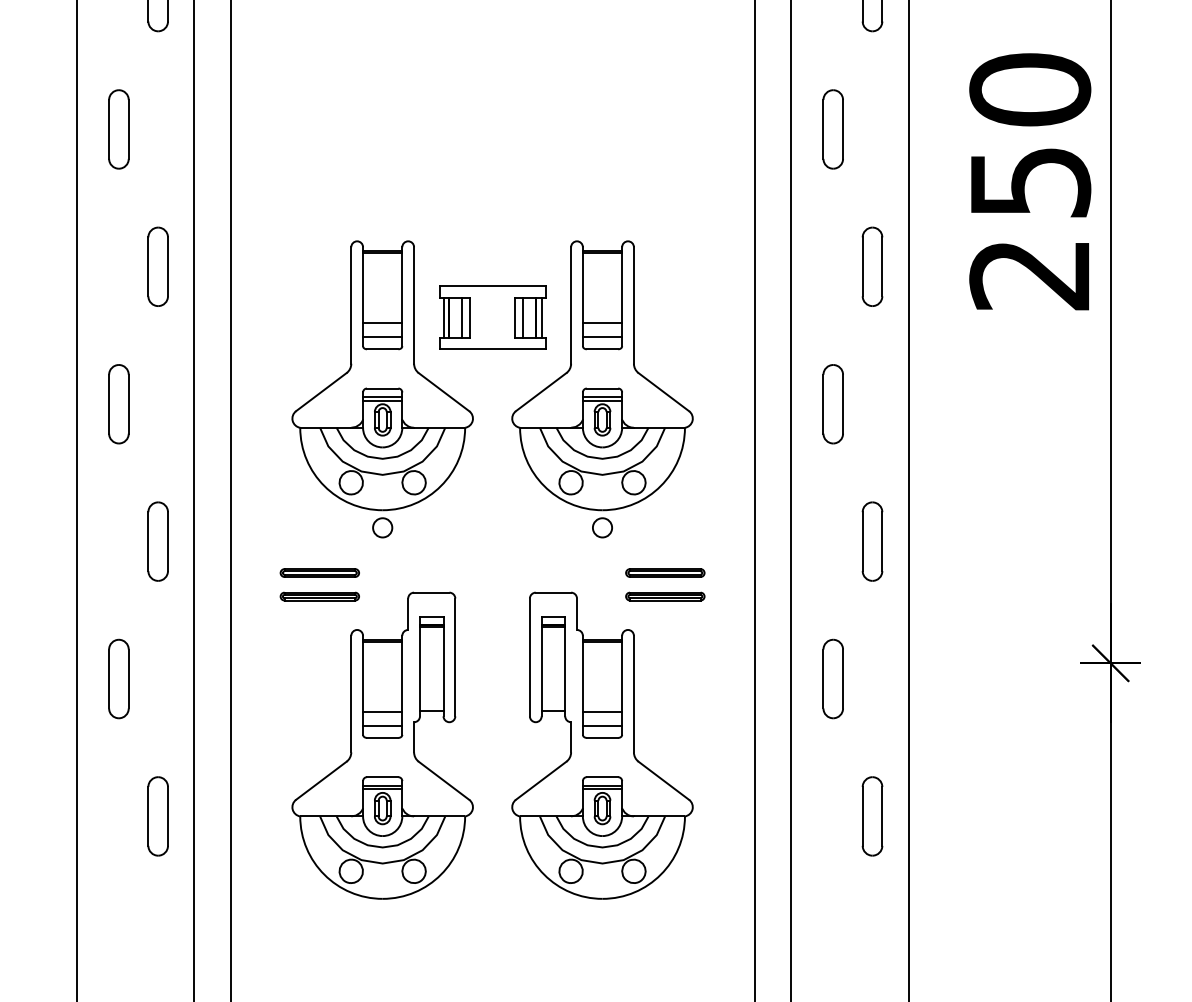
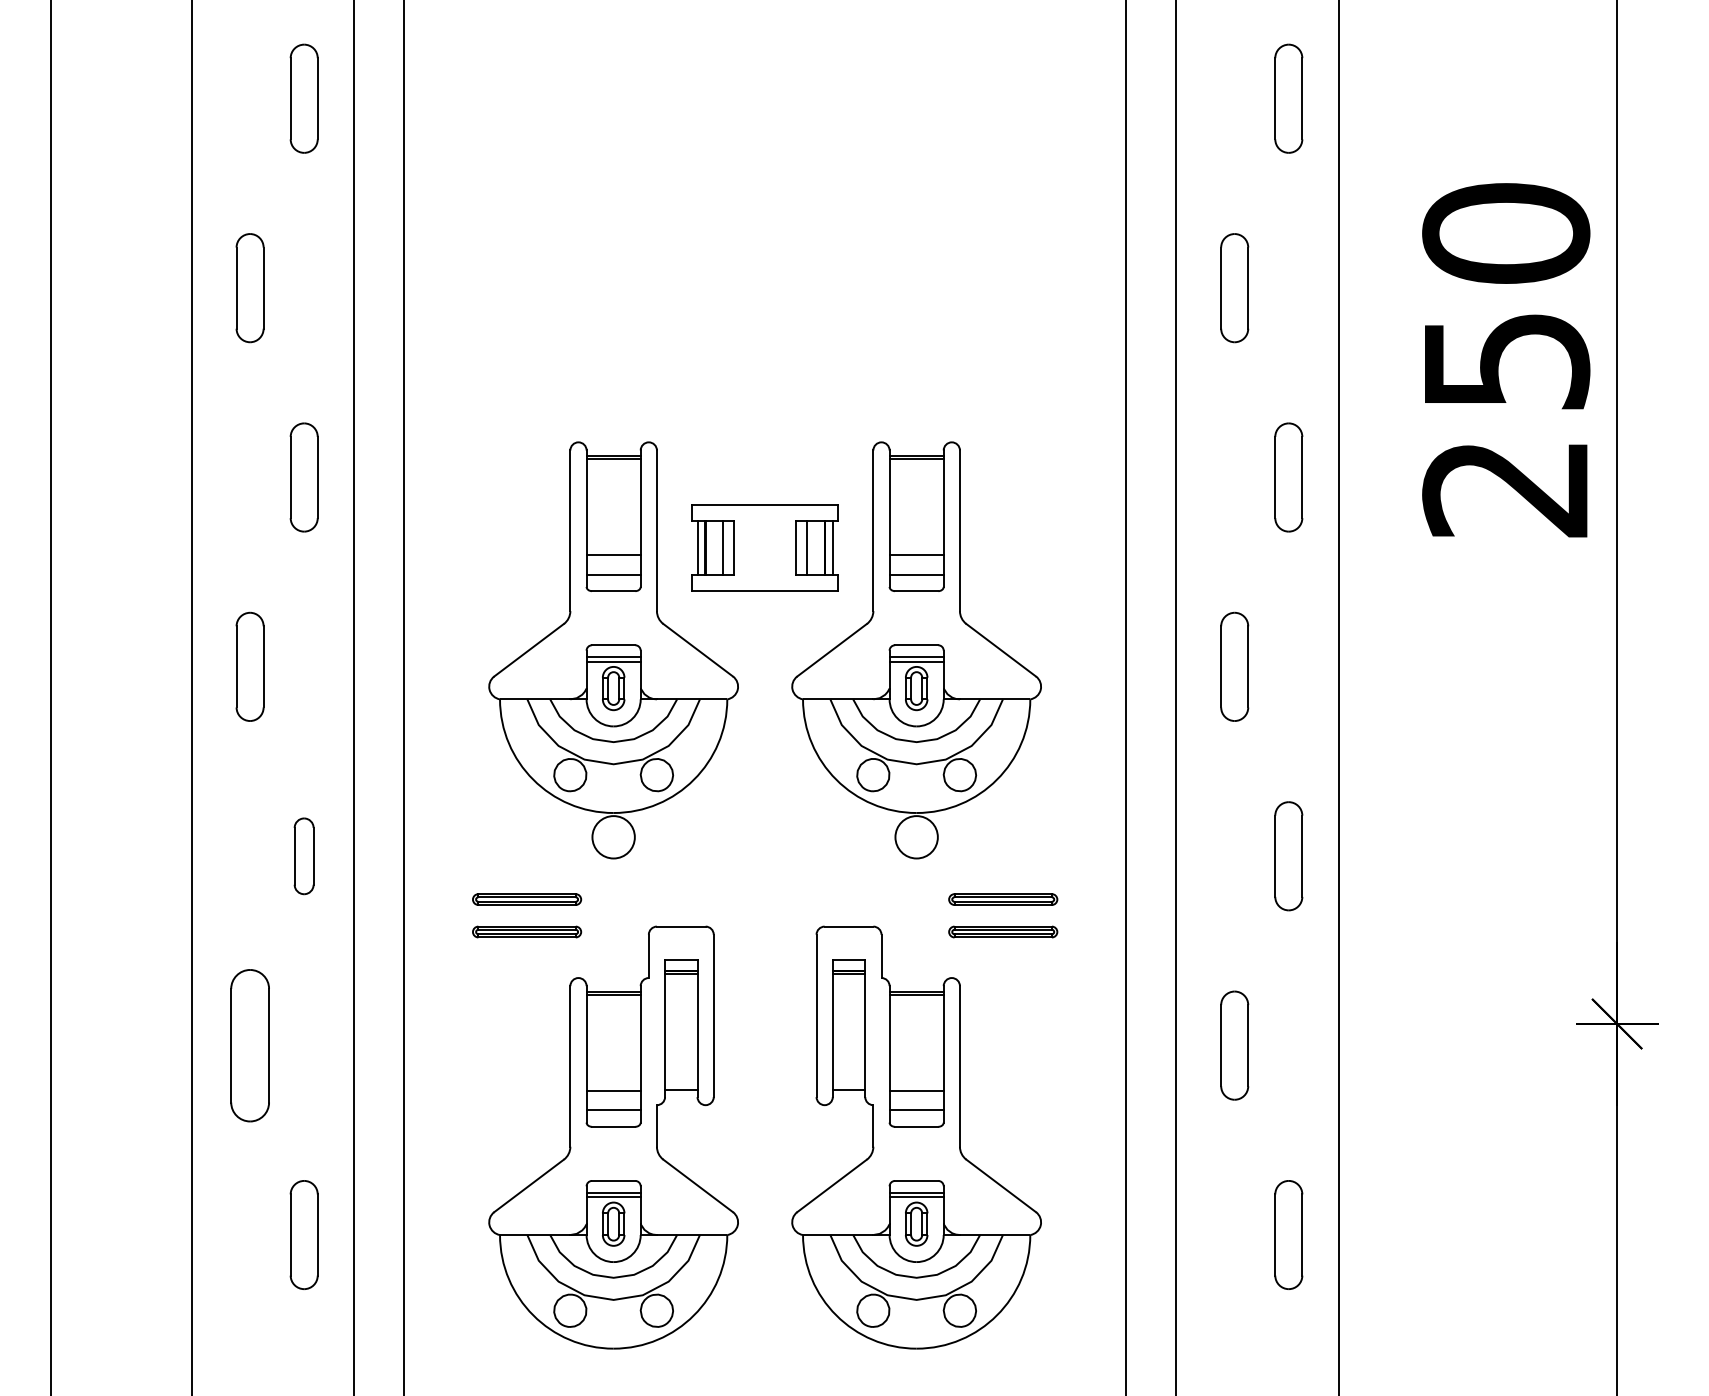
circle: (382, 528) -> (613, 837), size x1.6
circle: (602, 528) -> (916, 837), size x1.6
part: (157, 541) -> (303, 856), size x0.7
part: (118, 678) -> (249, 1045), size x1.4

